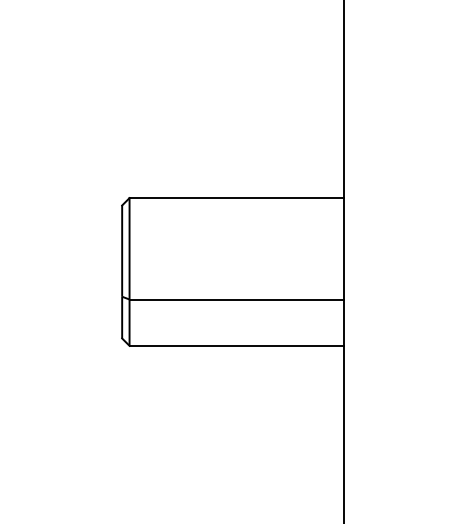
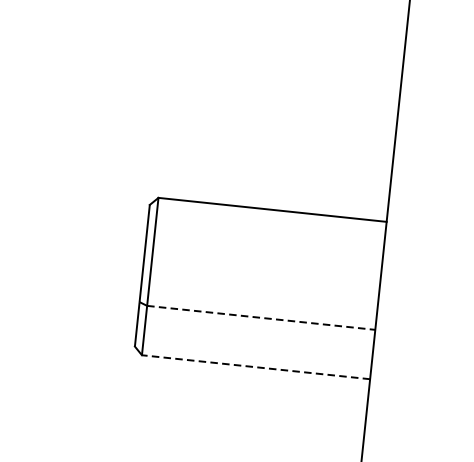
line: (237, 299) -> (262, 317), solid -> dashed
line: (236, 345) -> (255, 366), solid -> dashed

